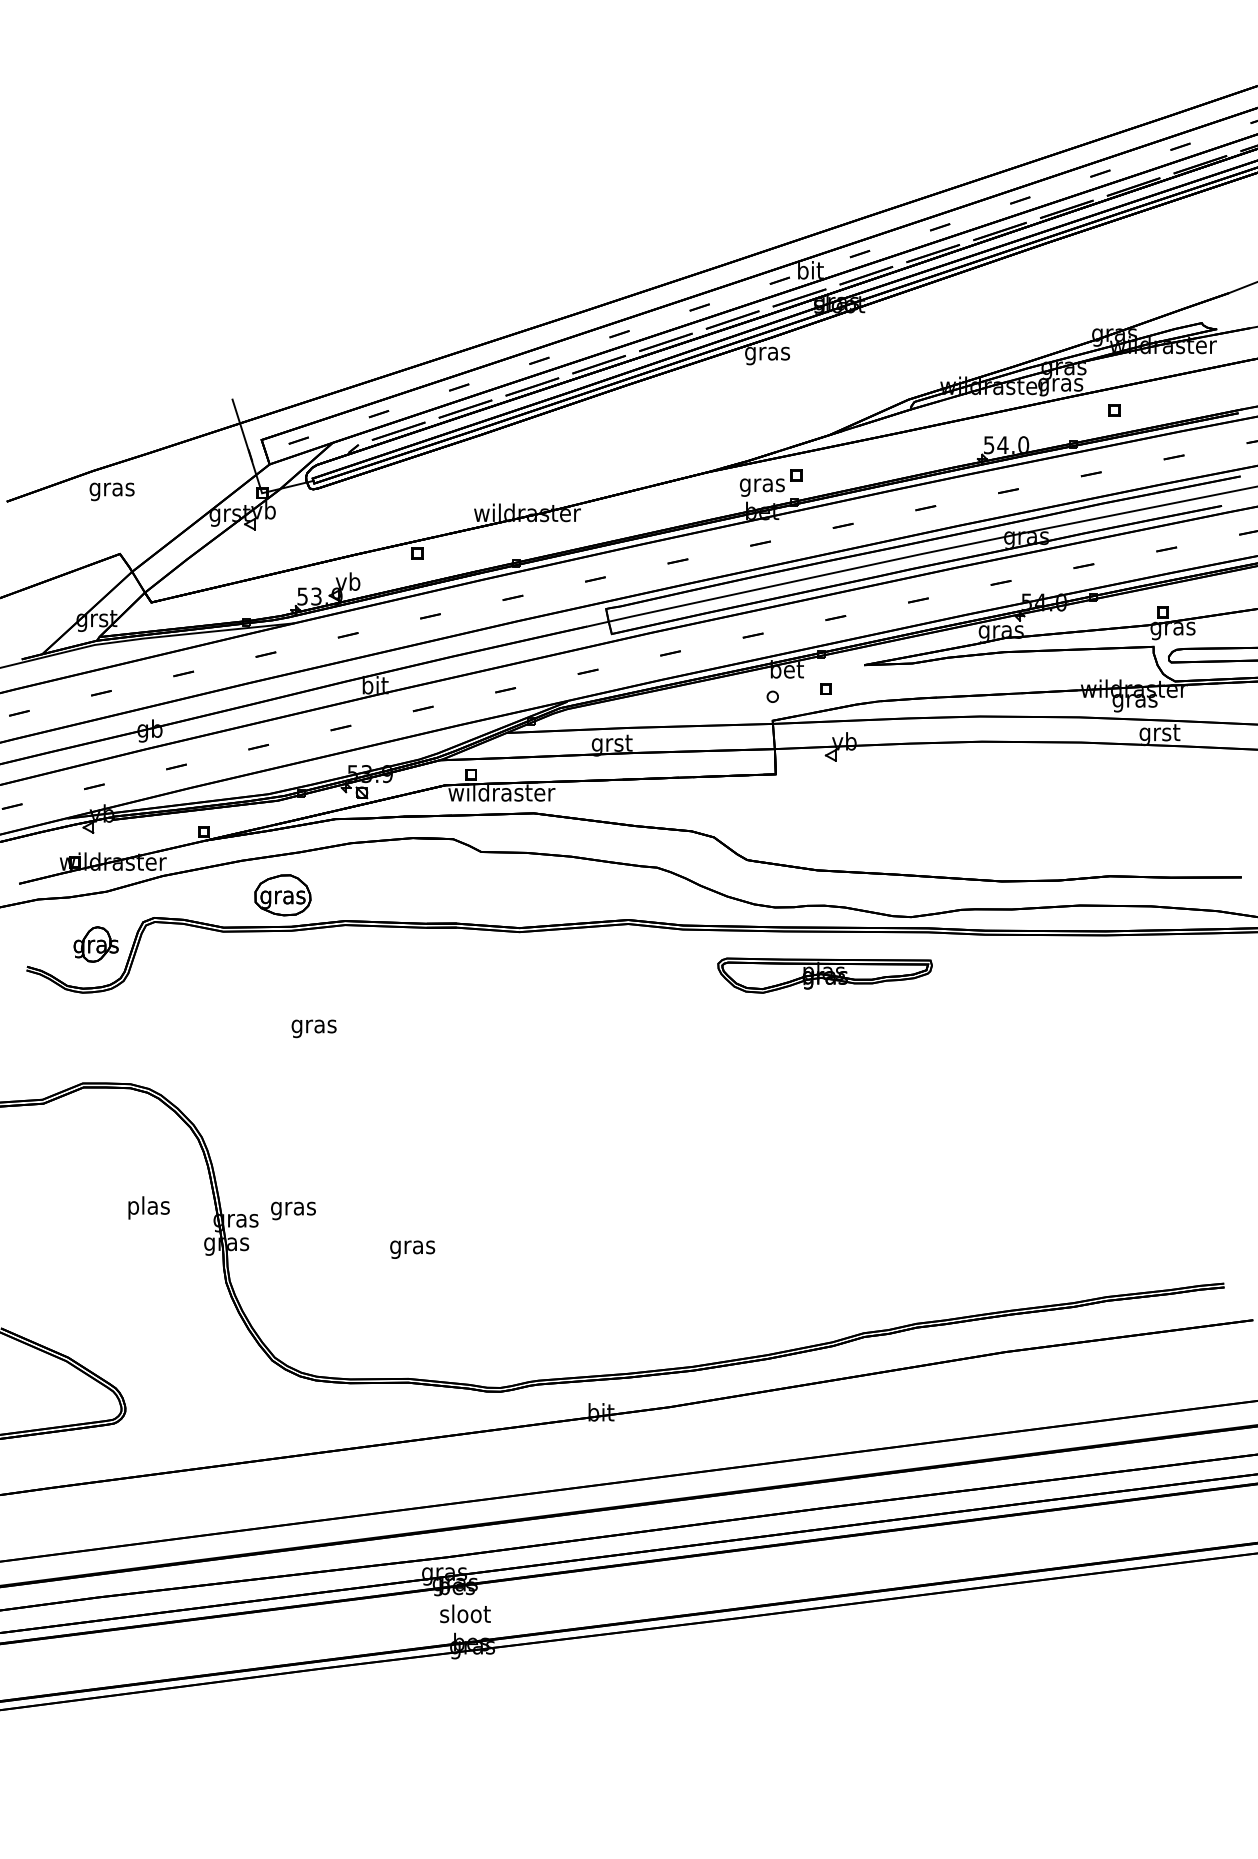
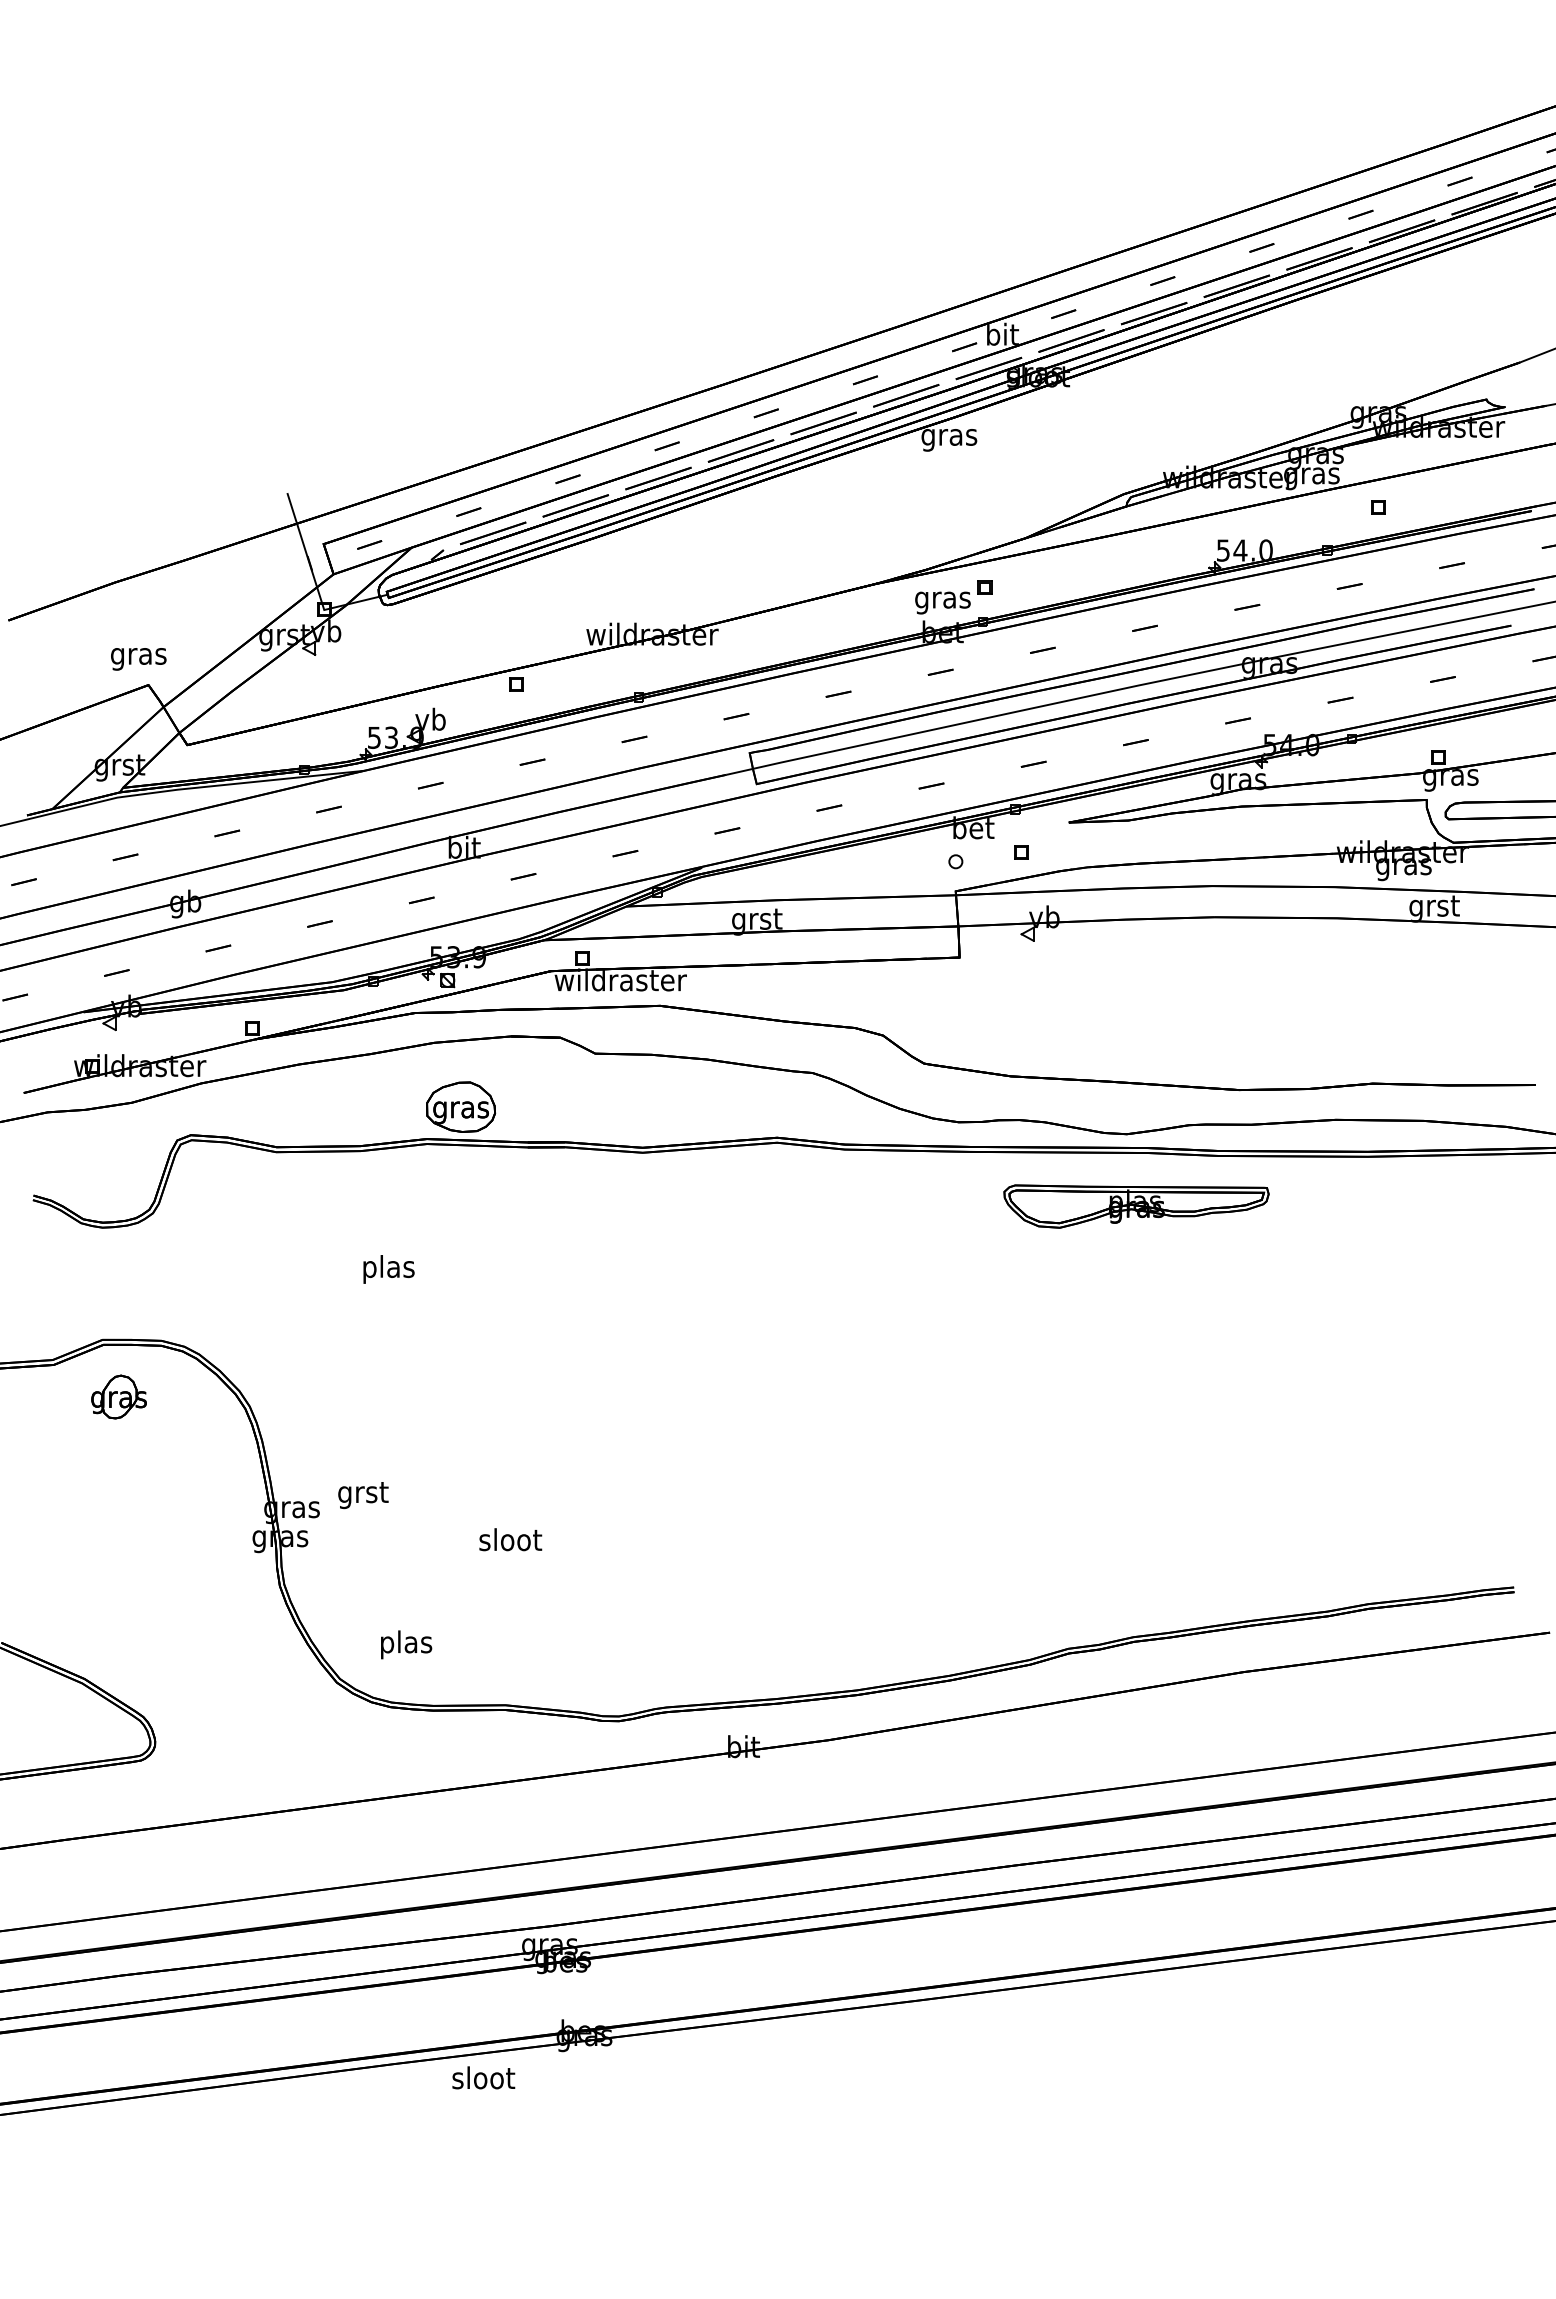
text: (111, 492) -> (138, 659), moved
part: (283, 894) -> (461, 1106), moved
part: (95, 944) -> (118, 1396), moved
part: (825, 975) -> (1136, 1206), moved
text: (314, 1026) -> (388, 1269), gras -> plas
text: (149, 1207) -> (406, 1644), moved
text: (293, 1209) -> (362, 1495), gras -> grst
text: (412, 1247) -> (510, 1542), gras -> sloot
text: (465, 1613) -> (483, 2077), moved

